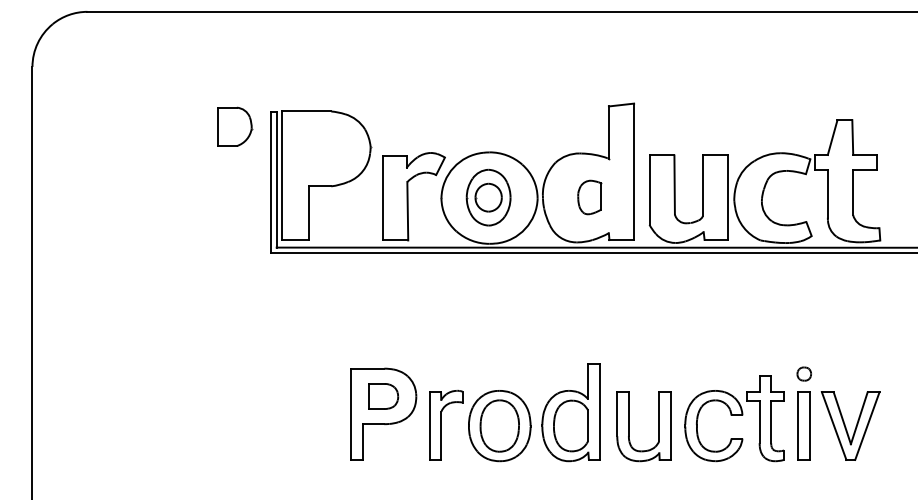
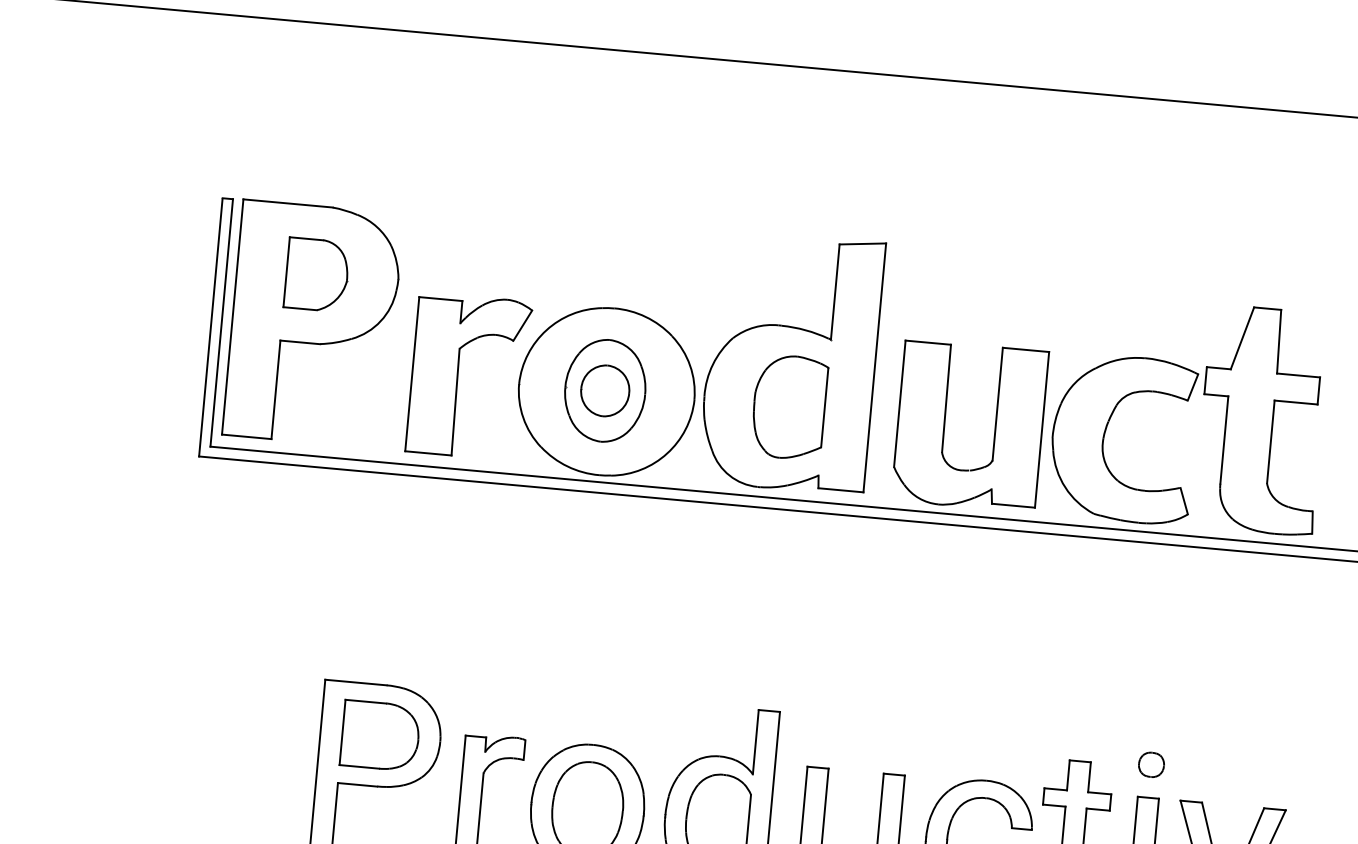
part: (235, 126) -> (317, 274), moved
part: (589, 197) -> (789, 407), size x1.67
part: (383, 396) -> (380, 735), size x1.43

